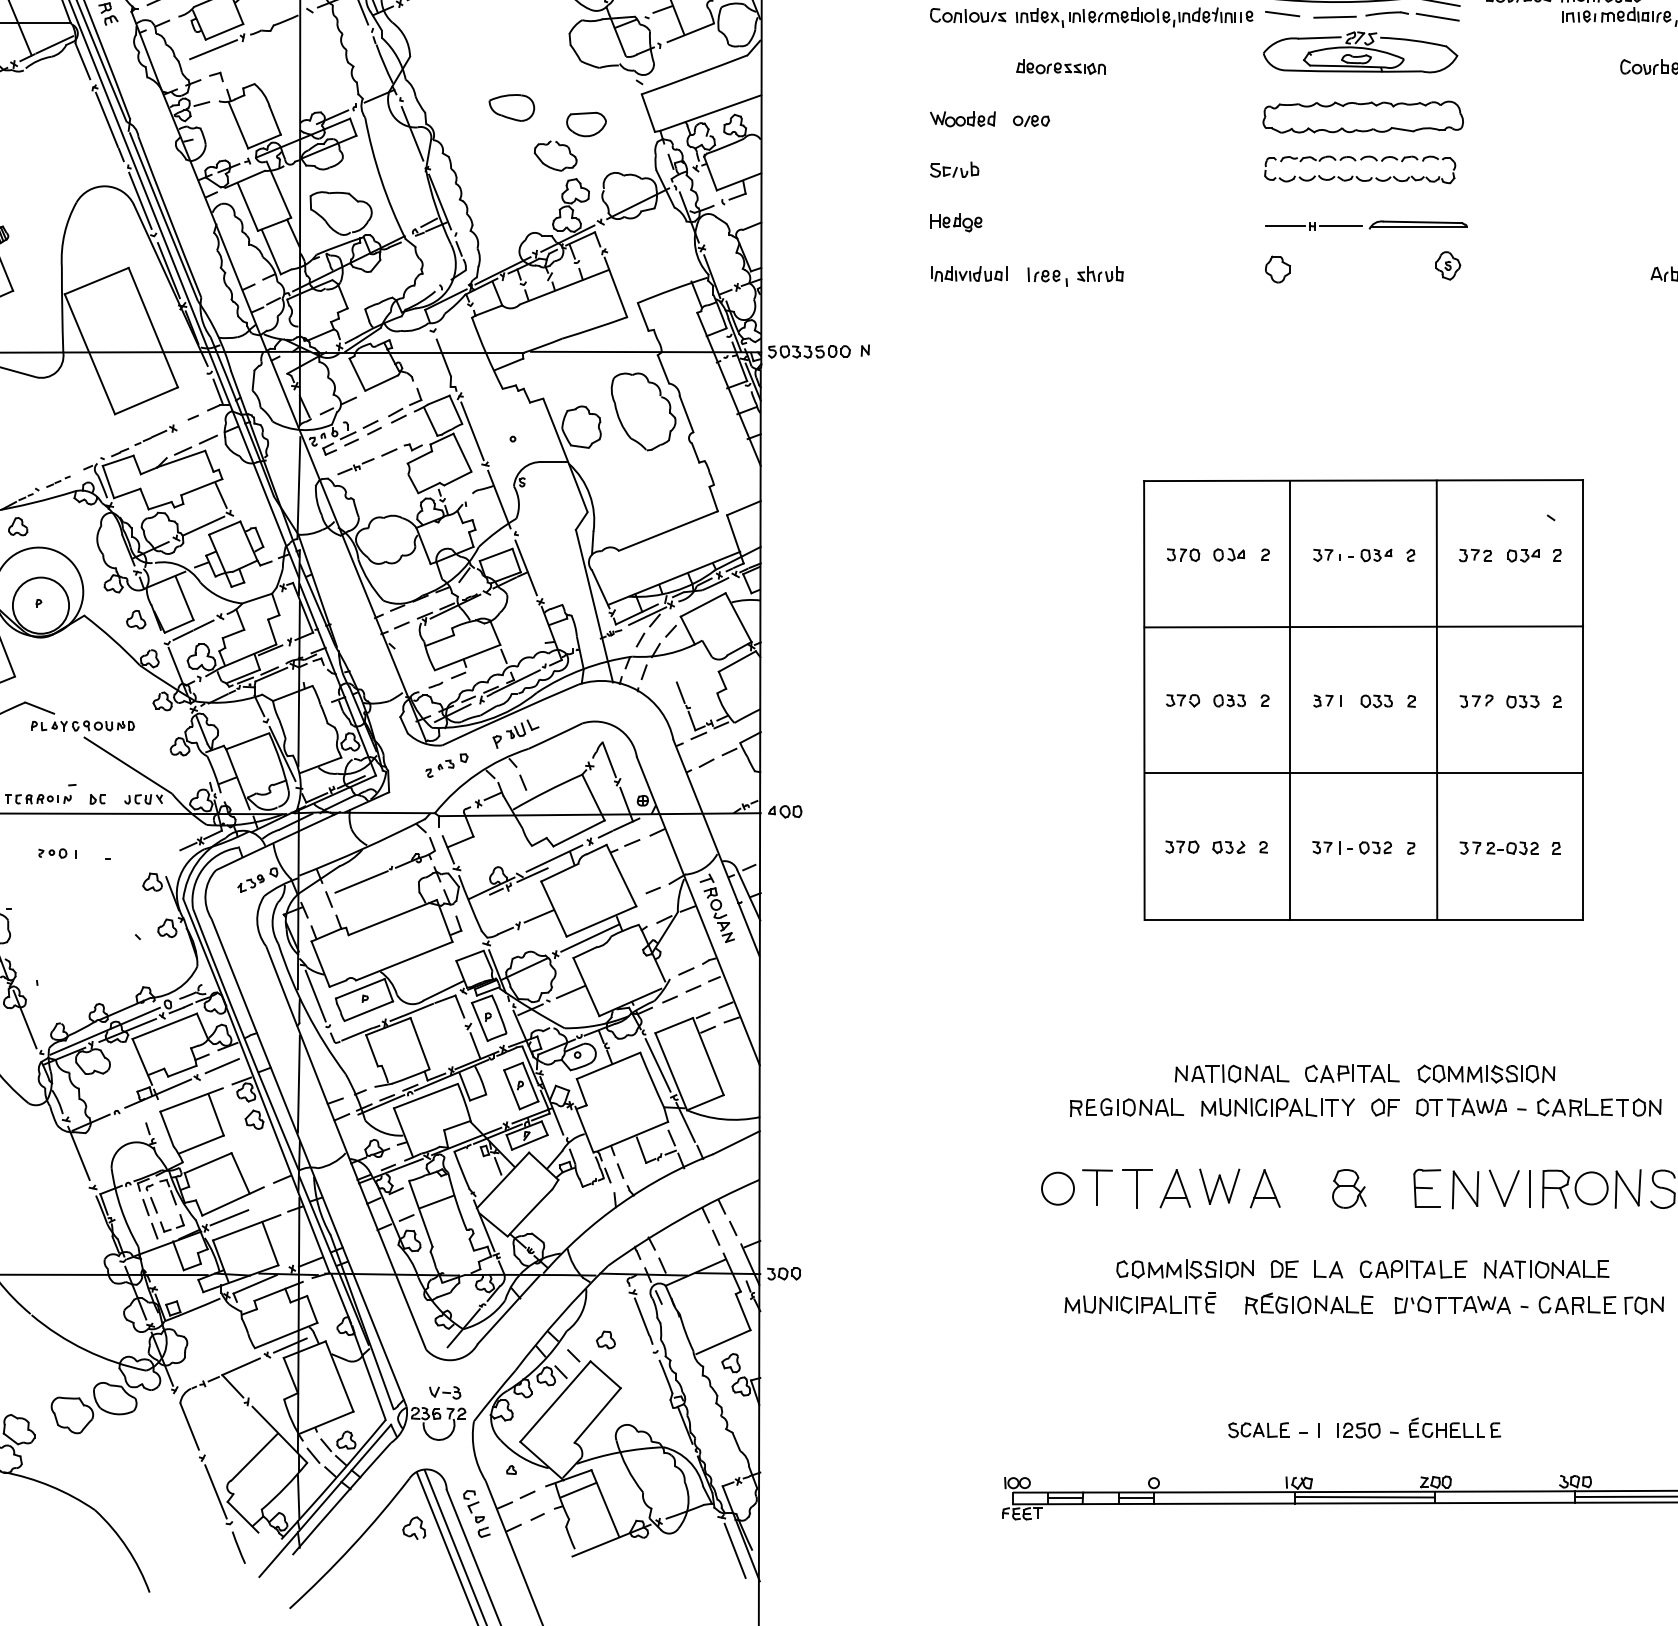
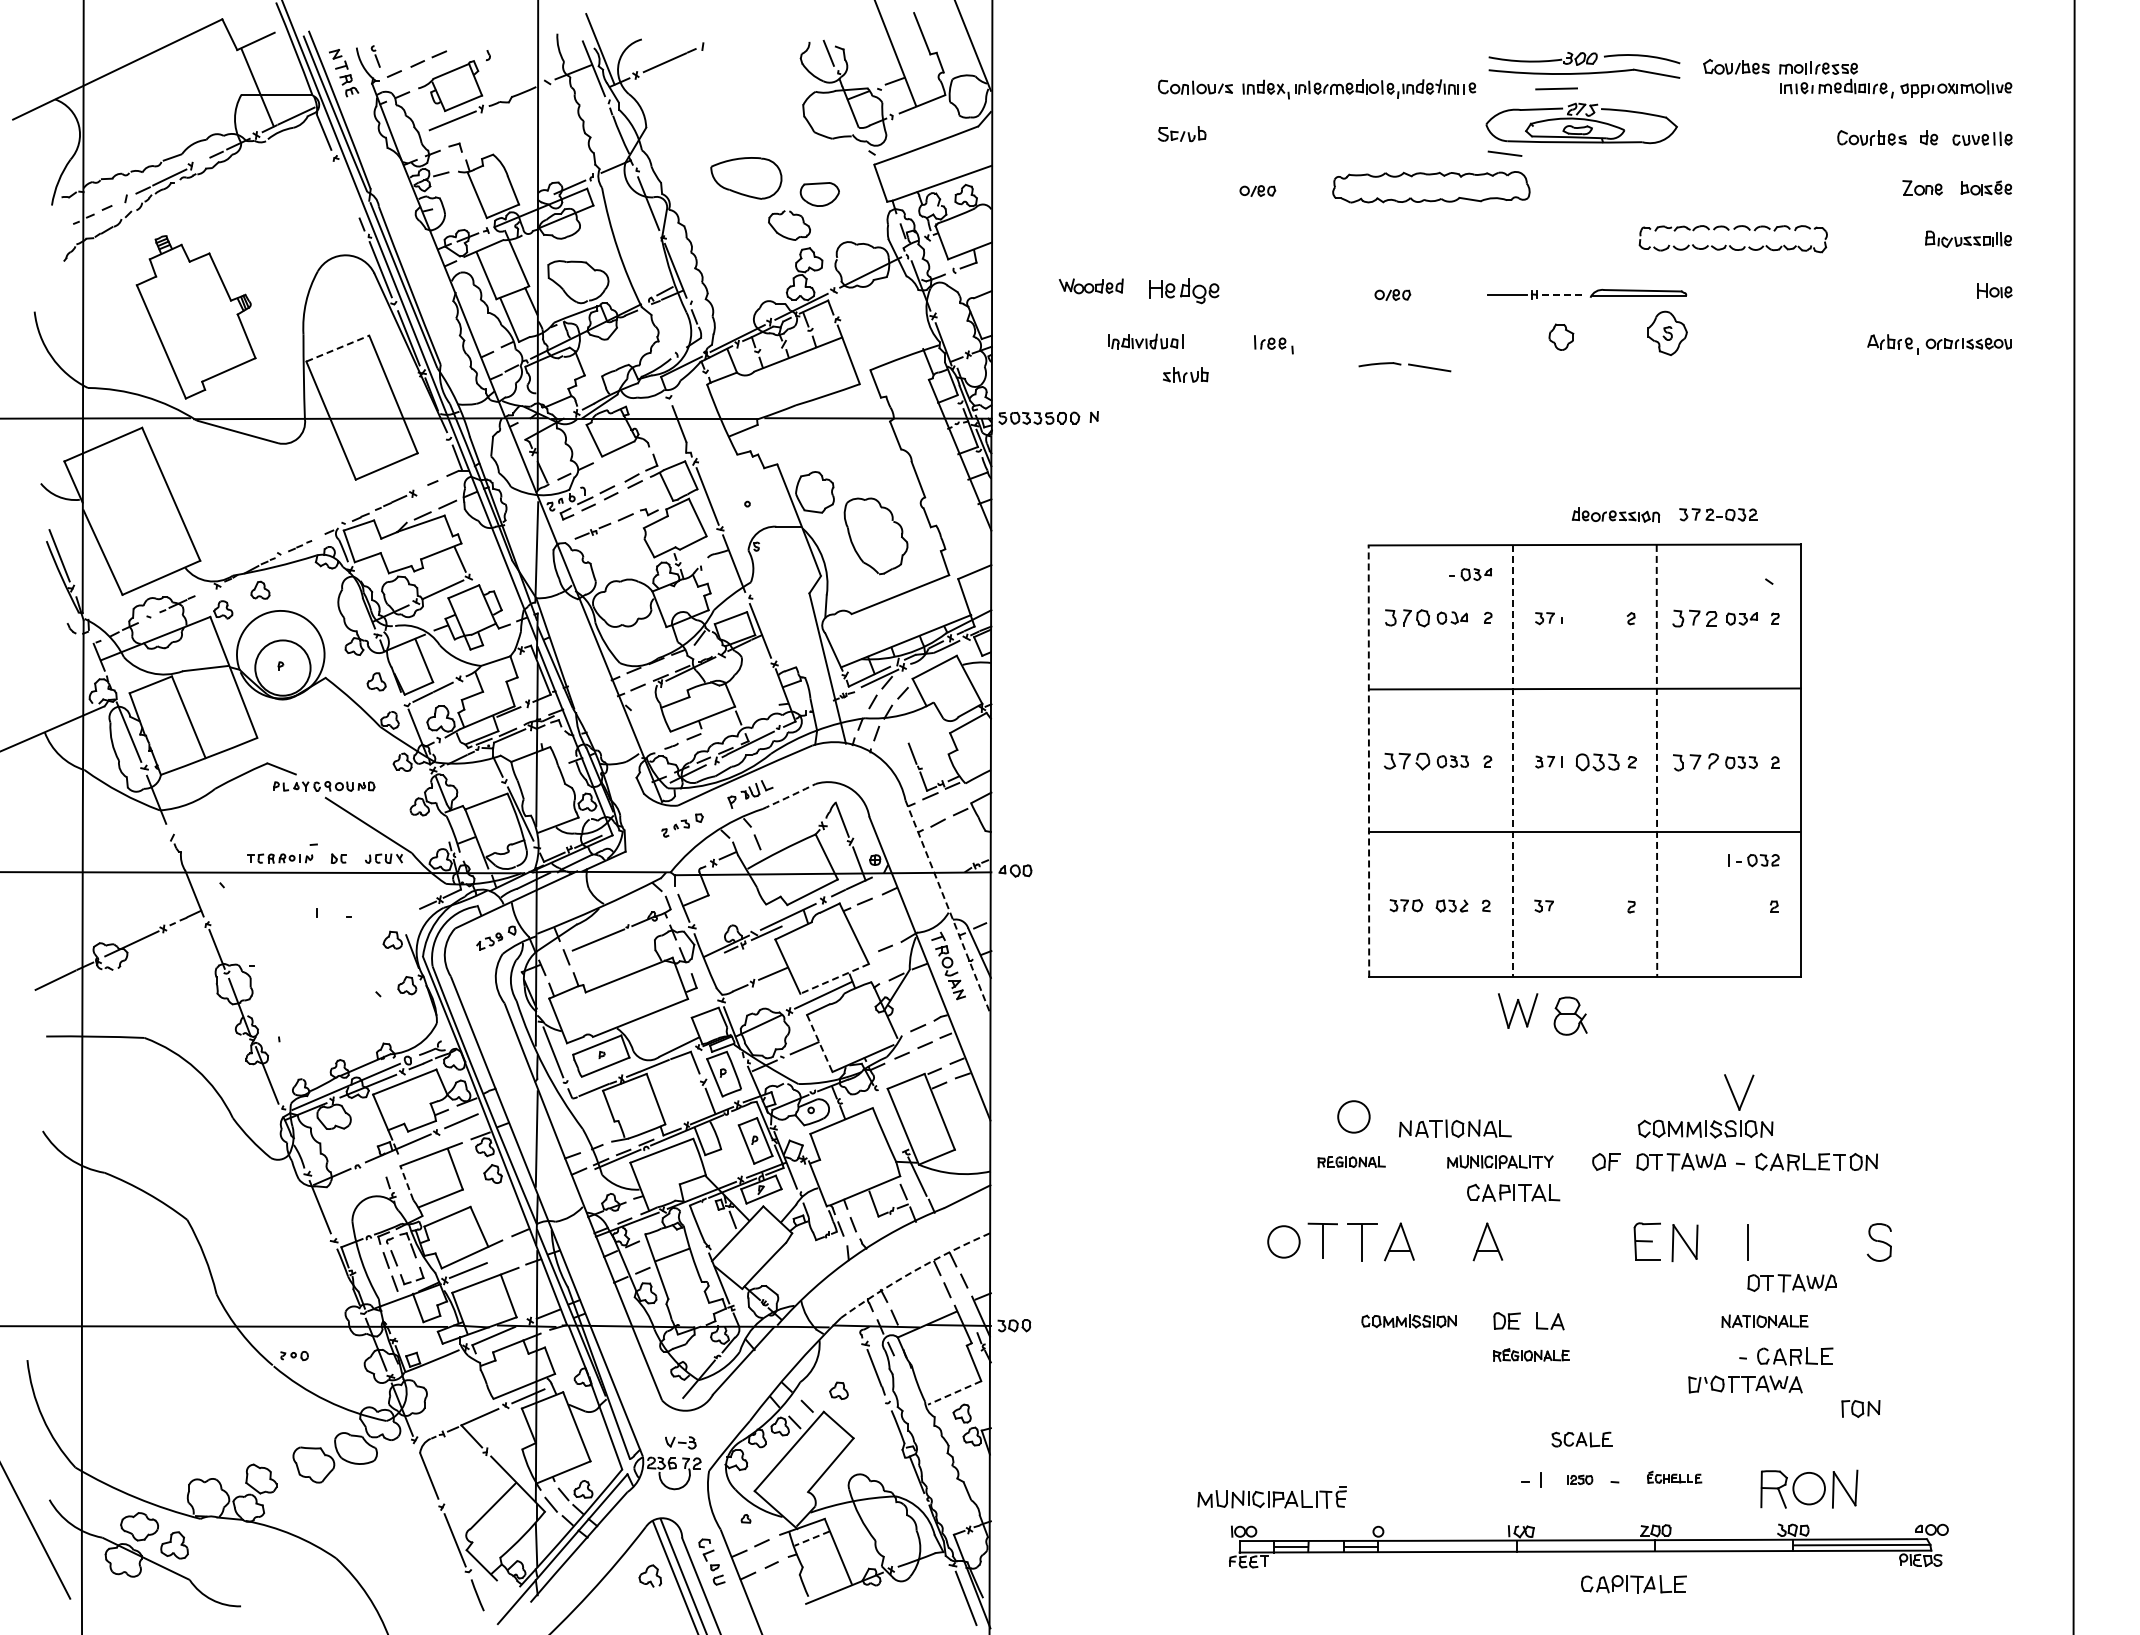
line: (1282, 13) -> (1504, 153), moved
part: (1412, 16) -> (1404, 367), moved
part: (1060, 66) -> (1615, 514), moved
part: (511, 107) -> (746, 177), size x1.6
part: (1363, 117) -> (1431, 187), moved
line: (106, 119) -> (347, 189), removed
part: (962, 119) -> (1090, 286), moved
part: (954, 170) -> (1182, 134), moved
part: (1357, 176) -> (1730, 245), moved
part: (955, 222) -> (1183, 290), size x1.4
part: (1168, 226) -> (1392, 294), added
line: (1341, 226) -> (1562, 294), solid -> dashed
part: (1447, 265) -> (1667, 333), size x1.6
part: (1278, 268) -> (1561, 336), moved
part: (969, 273) -> (1145, 341), moved
part: (1100, 273) -> (1185, 374), moved
line: (97, 280) -> (338, 348), solid -> dashed
part: (643, 412) -> (875, 536), moved
part: (1183, 555) -> (1407, 618), size x1.4
part: (1370, 555) -> (1470, 574), moved
part: (1475, 555) -> (1694, 618), size x1.4
line: (1143, 699) -> (1368, 760), solid -> dashed
part: (1182, 700) -> (1406, 761), size x1.4
line: (1290, 700) -> (1512, 761), solid -> dashed
part: (1376, 700) -> (1597, 761), size x1.4
line: (1436, 700) -> (1656, 761), solid -> dashed
part: (1476, 700) -> (1695, 761), size x1.4
arc: (555, 736) -> (789, 796), solid -> dashed
line: (716, 847) -> (947, 906), solid -> dashed
part: (1365, 847) -> (1753, 860), moved
part: (1499, 847) -> (1718, 514), moved
part: (52, 852) -> (294, 1355), moved
line: (601, 922) -> (834, 979), solid -> dashed
line: (586, 987) -> (819, 1043), solid -> dashed
circle: (1128, 1061) -> (1353, 1116), added
line: (658, 1065) -> (890, 1120), removed
part: (1352, 1073) -> (1513, 1192), moved
part: (1277, 1106) -> (1499, 1161), size x0.7
part: (1126, 1108) -> (1351, 1162), size x0.6
line: (166, 1128) -> (406, 1182), solid -> dashed
part: (1220, 1186) -> (1518, 1010), moved
part: (1349, 1188) -> (1570, 1015), moved
part: (1504, 1188) -> (1739, 1092), moved
part: (1591, 1188) -> (1809, 1488), moved
arc: (681, 1218) -> (913, 1271), solid -> dashed
part: (1573, 1230) -> (1791, 1283), added
part: (1184, 1269) -> (1408, 1321), size x0.7
part: (1413, 1269) -> (1633, 1584), moved
part: (1546, 1269) -> (1764, 1321), size x0.7
part: (1139, 1303) -> (1271, 1497), moved
part: (1309, 1303) -> (1531, 1354), size x0.6
part: (1452, 1305) -> (1745, 1384), moved
part: (1643, 1305) -> (1860, 1408), moved
line: (723, 1342) -> (954, 1393), solid -> dashed
part: (1454, 1428) -> (1674, 1477), size x0.6
part: (1258, 1430) -> (1581, 1439), moved
part: (1358, 1430) -> (1579, 1479), size x0.6
line: (579, 1490) -> (812, 1538), solid -> dashed
line: (1364, 1497) -> (1585, 1545), removed

